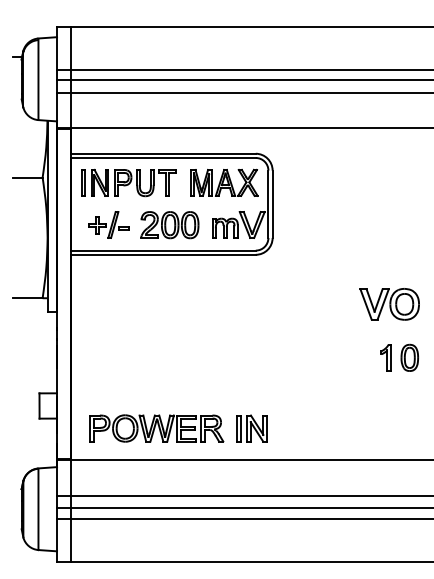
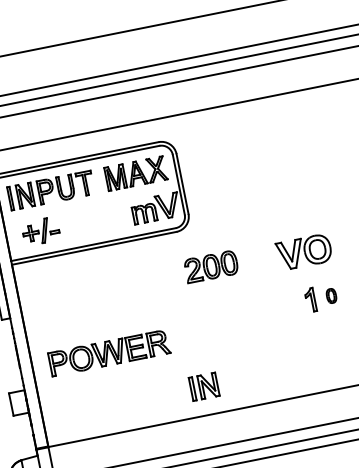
part: (169, 225) -> (211, 267), moved
part: (409, 357) -> (331, 295), size x0.6
part: (156, 428) -> (109, 353), moved

